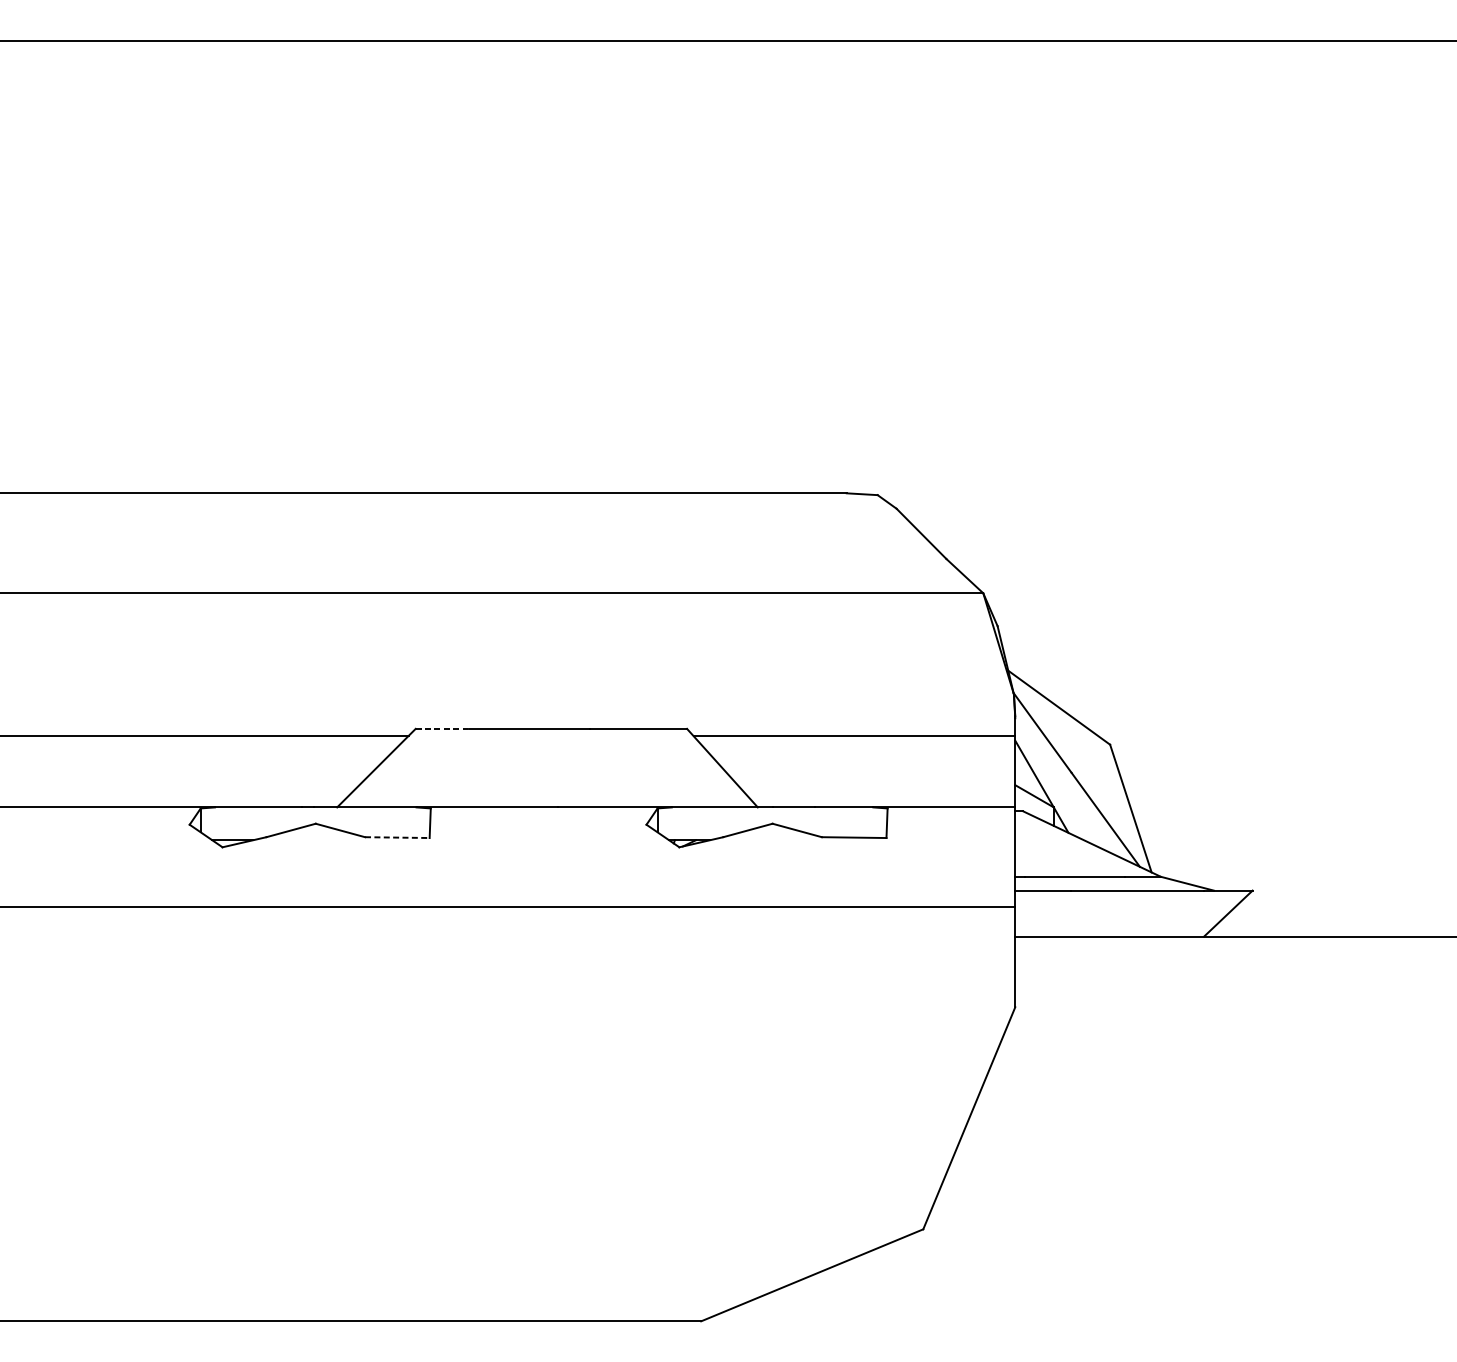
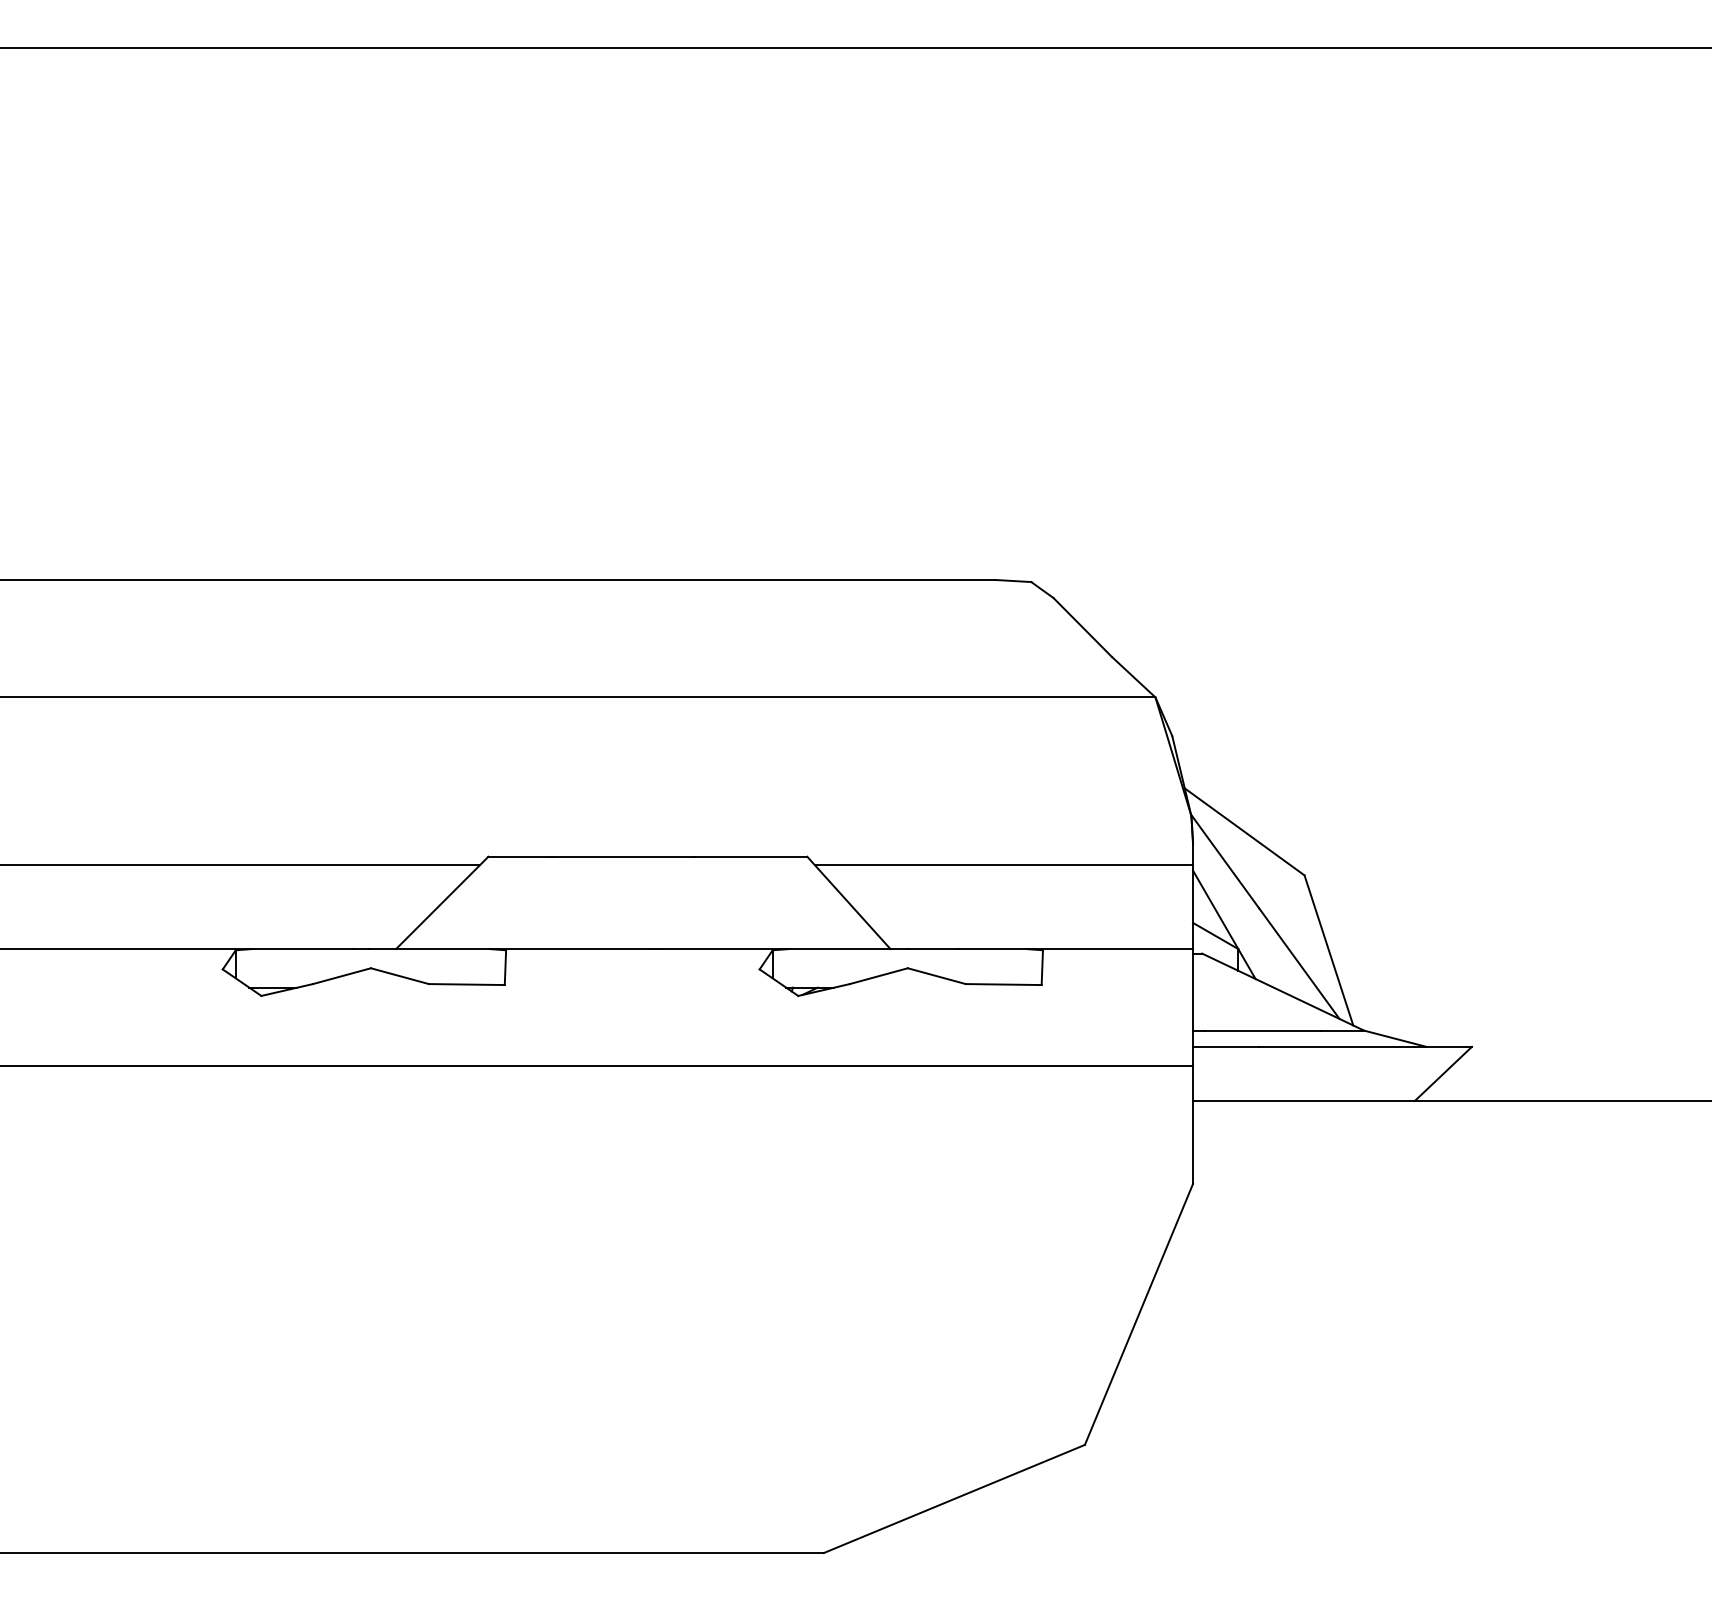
line: (442, 728) -> (519, 856), dashed -> solid
line: (397, 837) -> (466, 984), dashed -> solid

